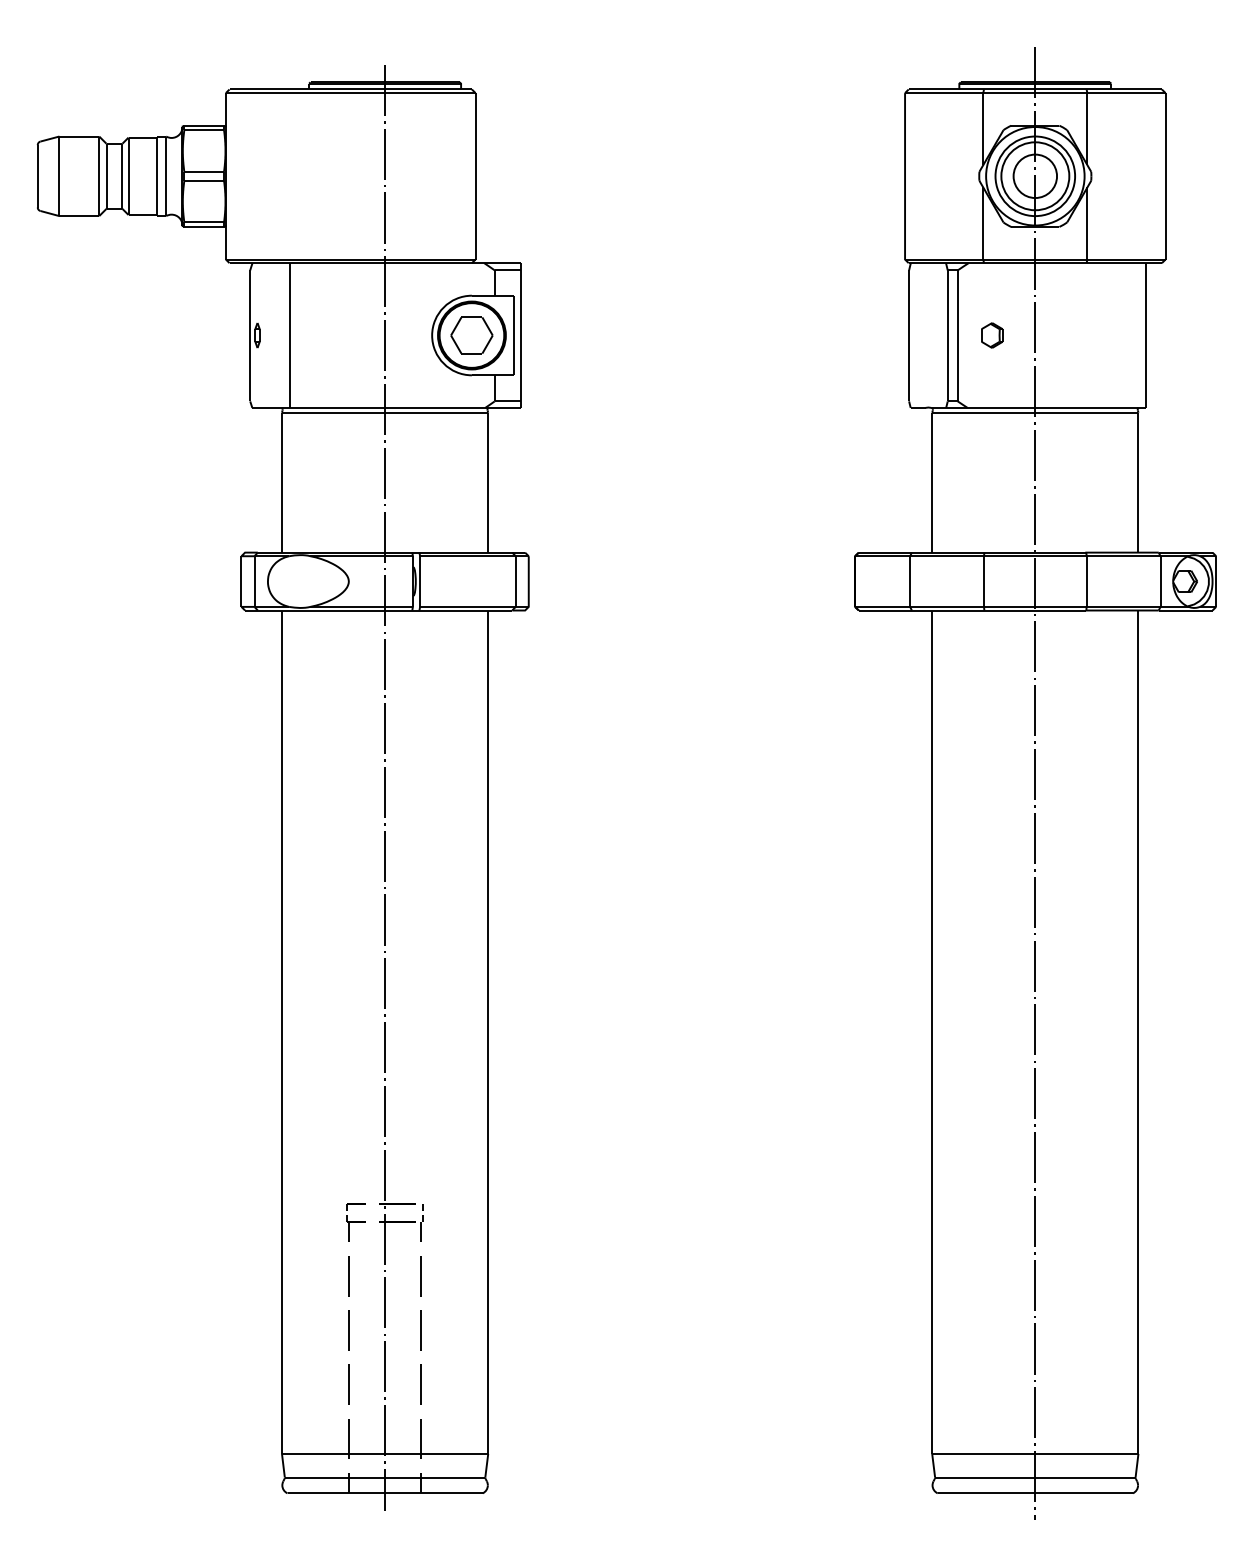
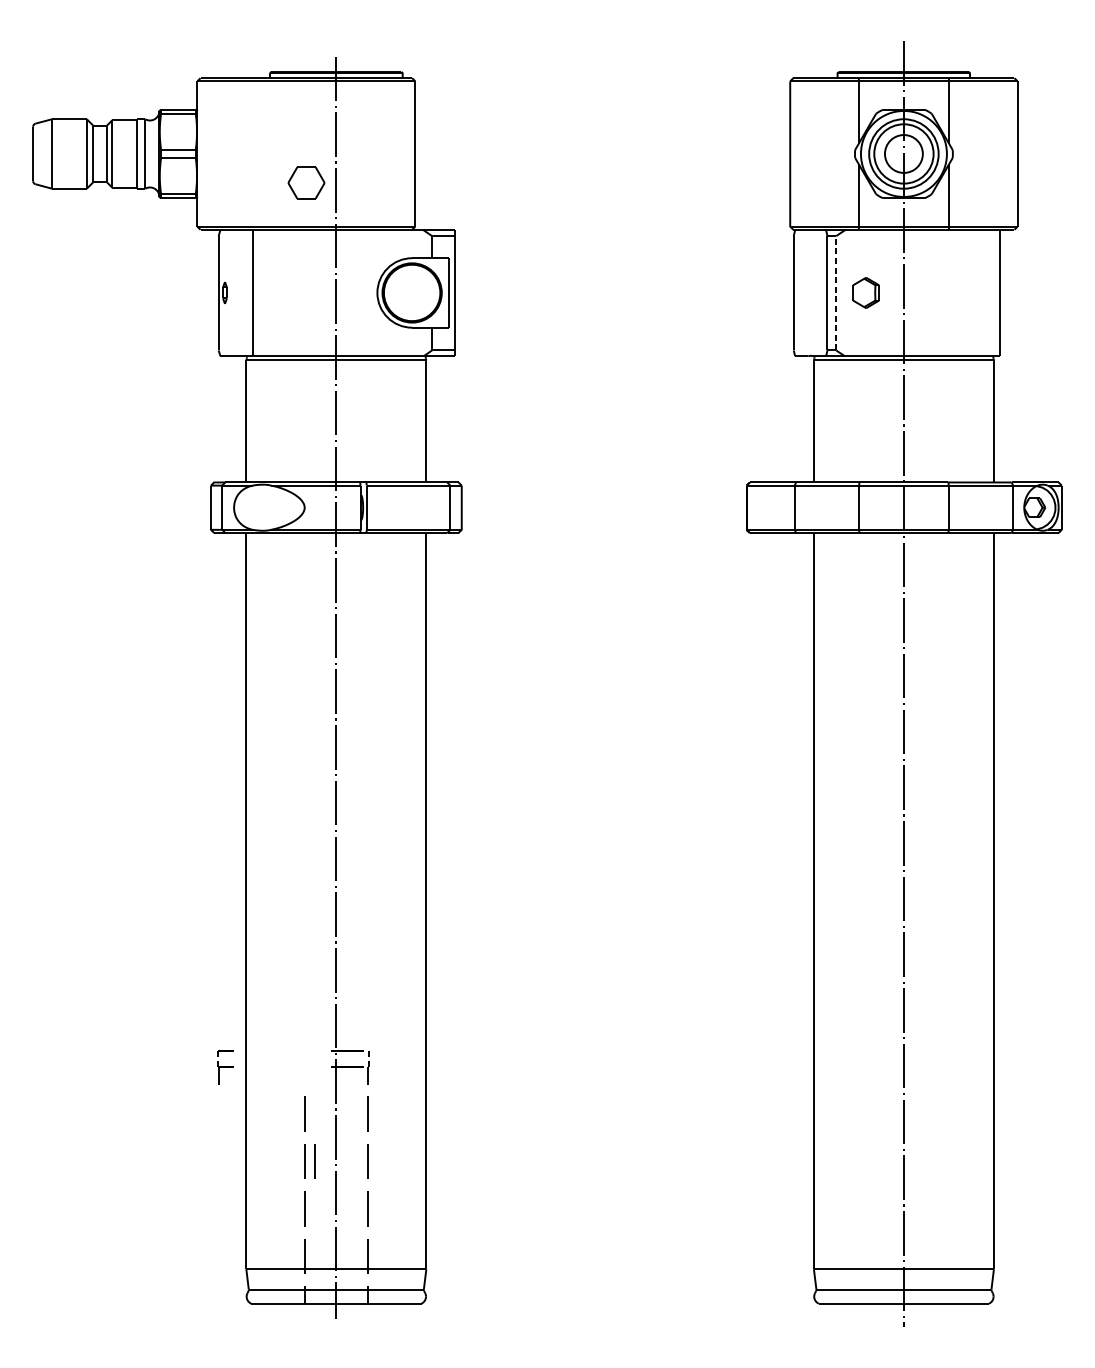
part: (471, 335) -> (306, 182), moved
line: (957, 335) -> (835, 292), solid -> dashed
part: (992, 335) -> (866, 292), size x1.4
part: (355, 1222) -> (224, 1067), moved
line: (360, 1330) -> (314, 1161), added

